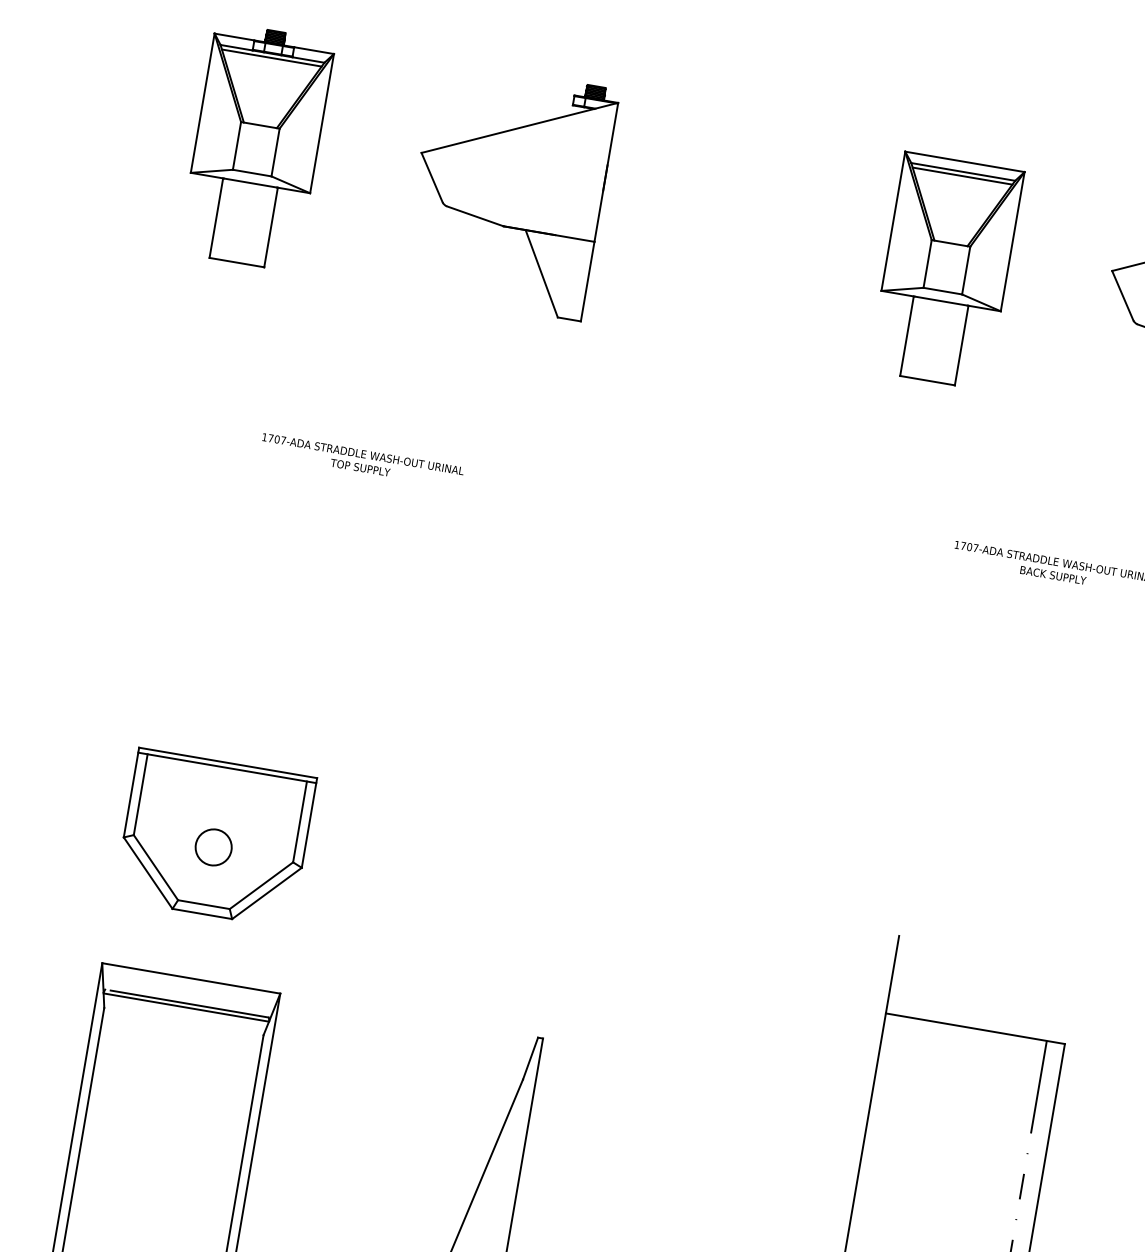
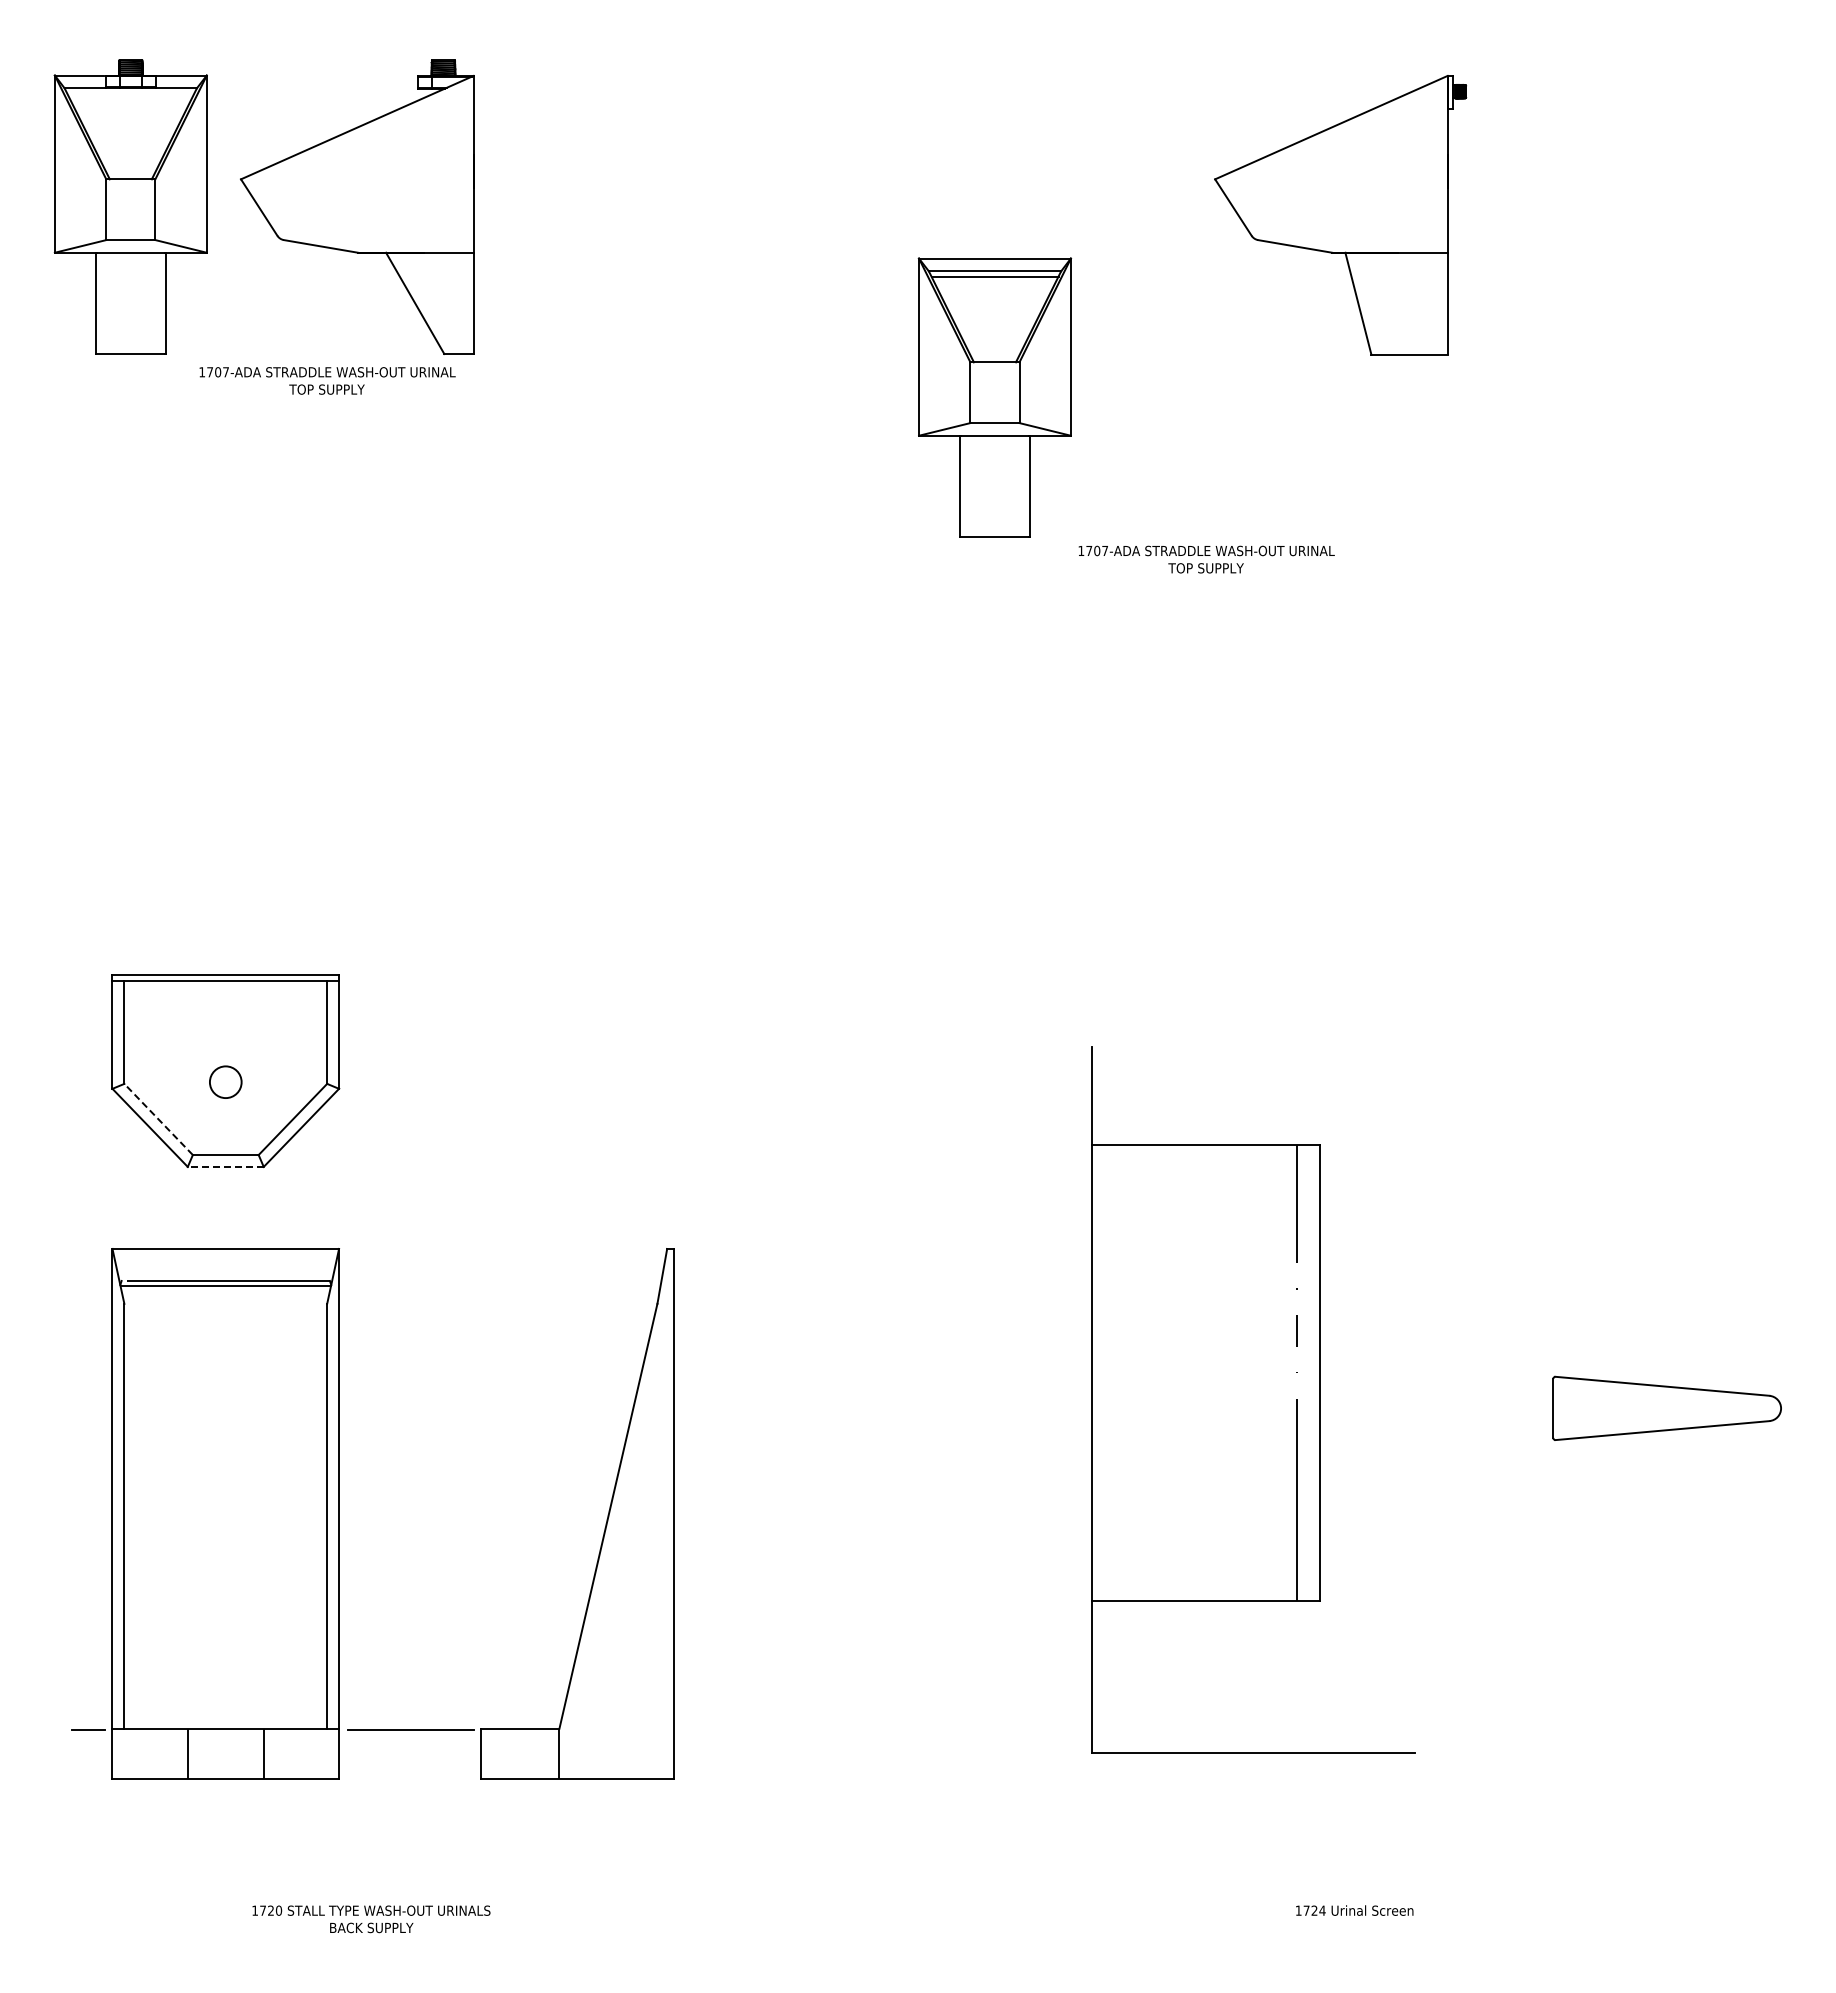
line: (271, 57) -> (130, 93), removed
part: (509, 189) -> (357, 206), moved
part: (945, 270) -> (994, 397), moved
text: (362, 460) -> (327, 380), moved
text: (1053, 575) -> (1206, 568), BACK SUPPLY -> TOP SUPPLY
circle: (213, 846) -> (225, 1081), size x0.7
line: (155, 867) -> (158, 1119), solid -> dashed
line: (202, 913) -> (225, 1166), solid -> dashed

